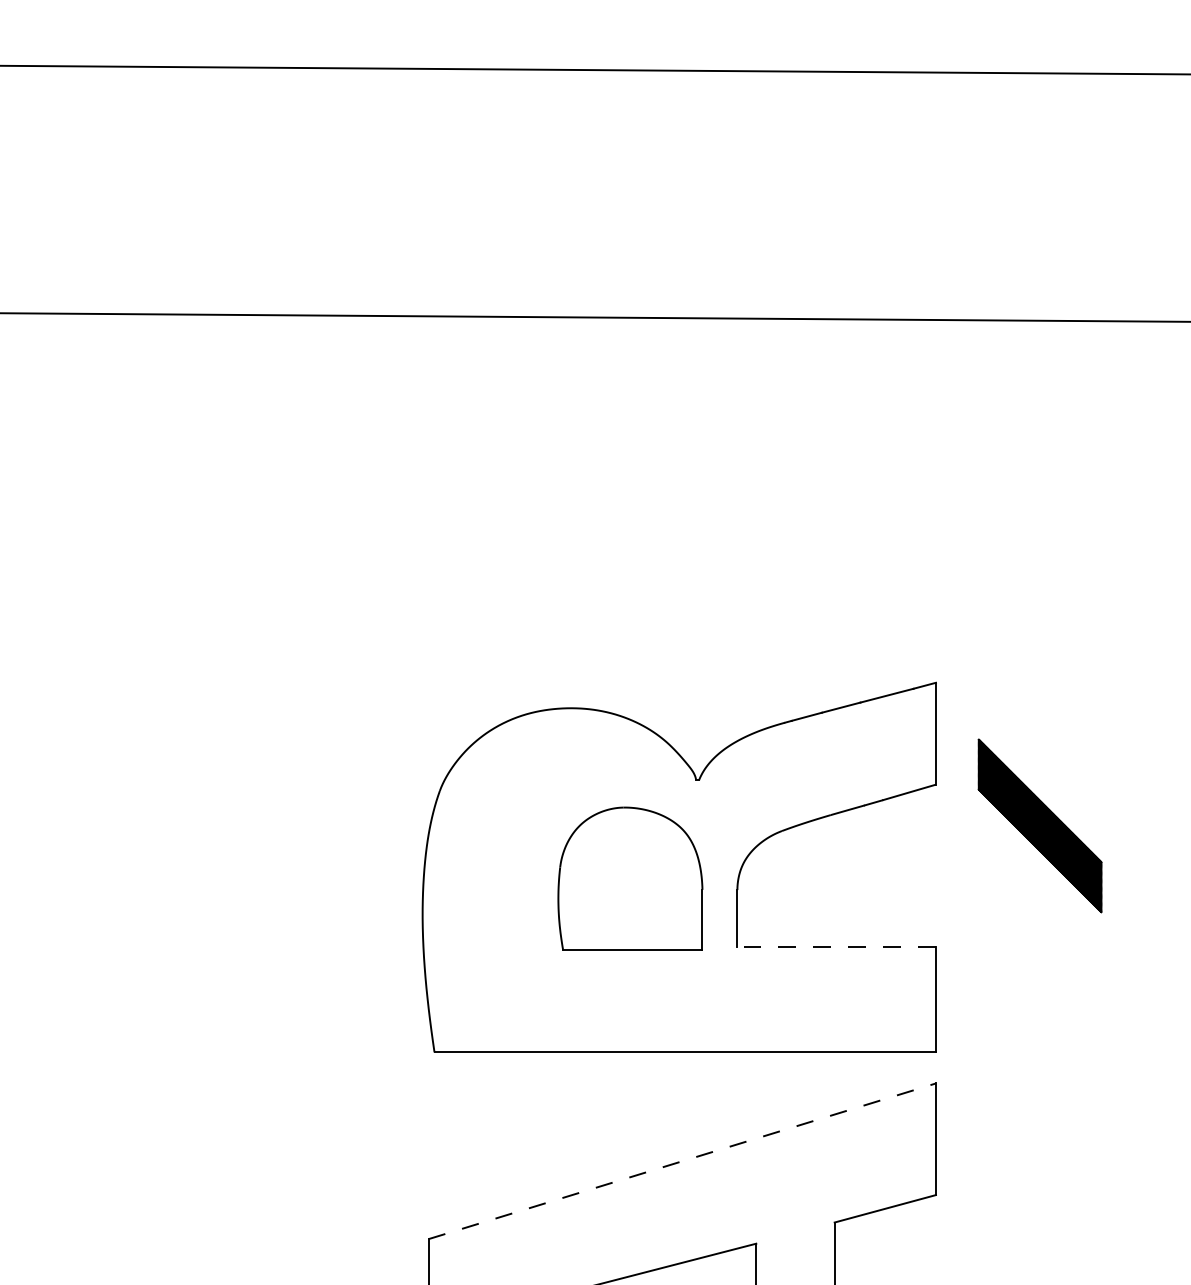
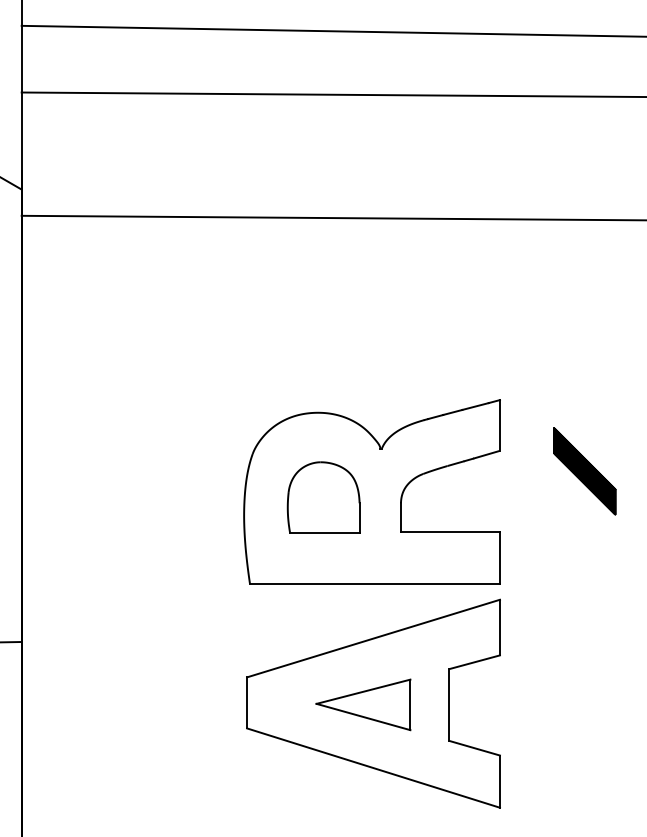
part: (1039, 826) -> (584, 471), moved
part: (630, 878) -> (323, 497), moved
line: (834, 946) -> (449, 531), dashed -> solid
line: (684, 1161) -> (374, 638), dashed -> solid

